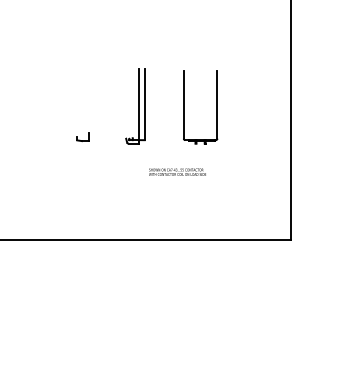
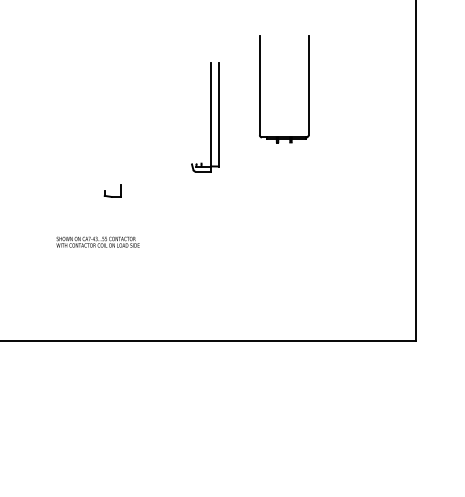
part: (135, 106) -> (205, 117), moved
part: (184, 107) -> (260, 89), moved
text: (177, 171) -> (97, 241), moved

